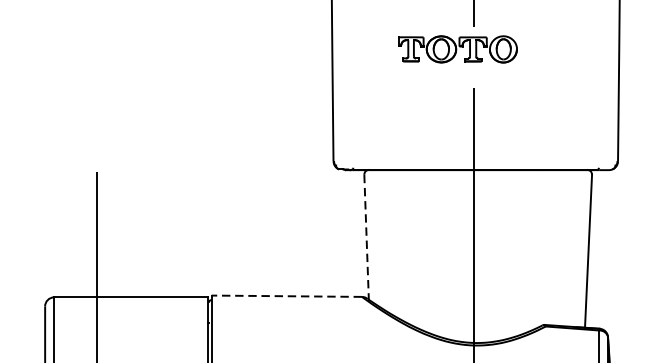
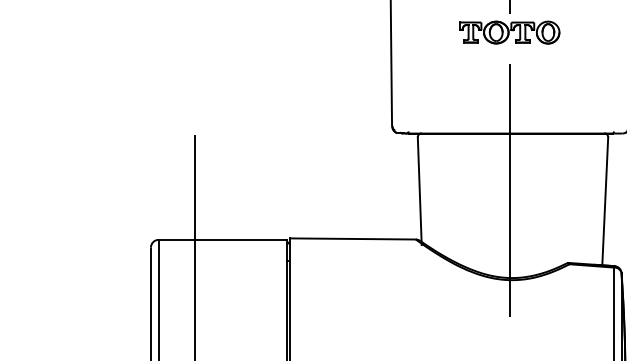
part: (457, 49) -> (509, 32), moved
line: (366, 239) -> (419, 191), dashed -> solid
line: (286, 295) -> (352, 238), dashed -> solid

